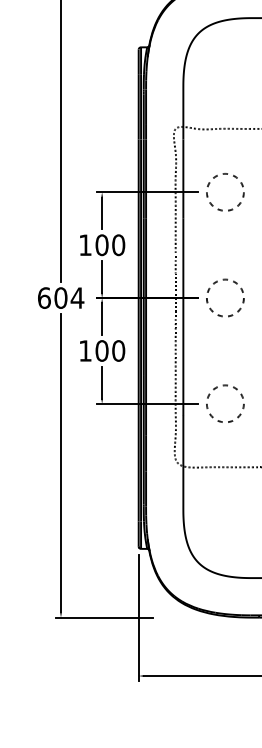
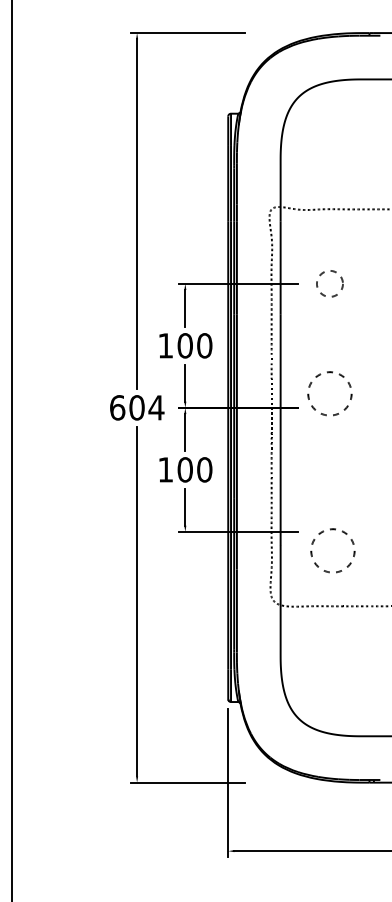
circle: (225, 192) -> (329, 283), size x0.6
circle: (225, 297) -> (329, 393), moved
circle: (225, 403) -> (332, 550), moved

